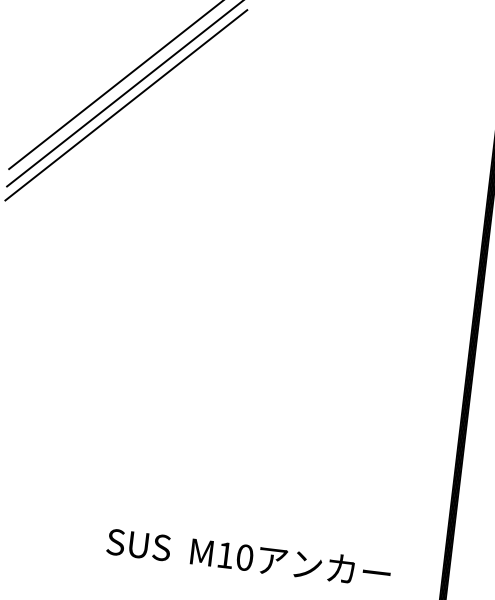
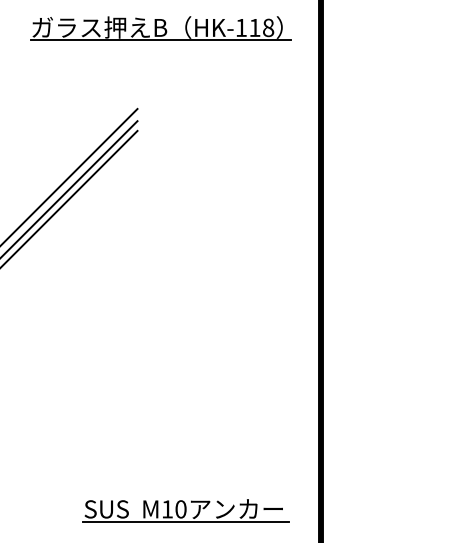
line: (249, 575) -> (185, 521), added

